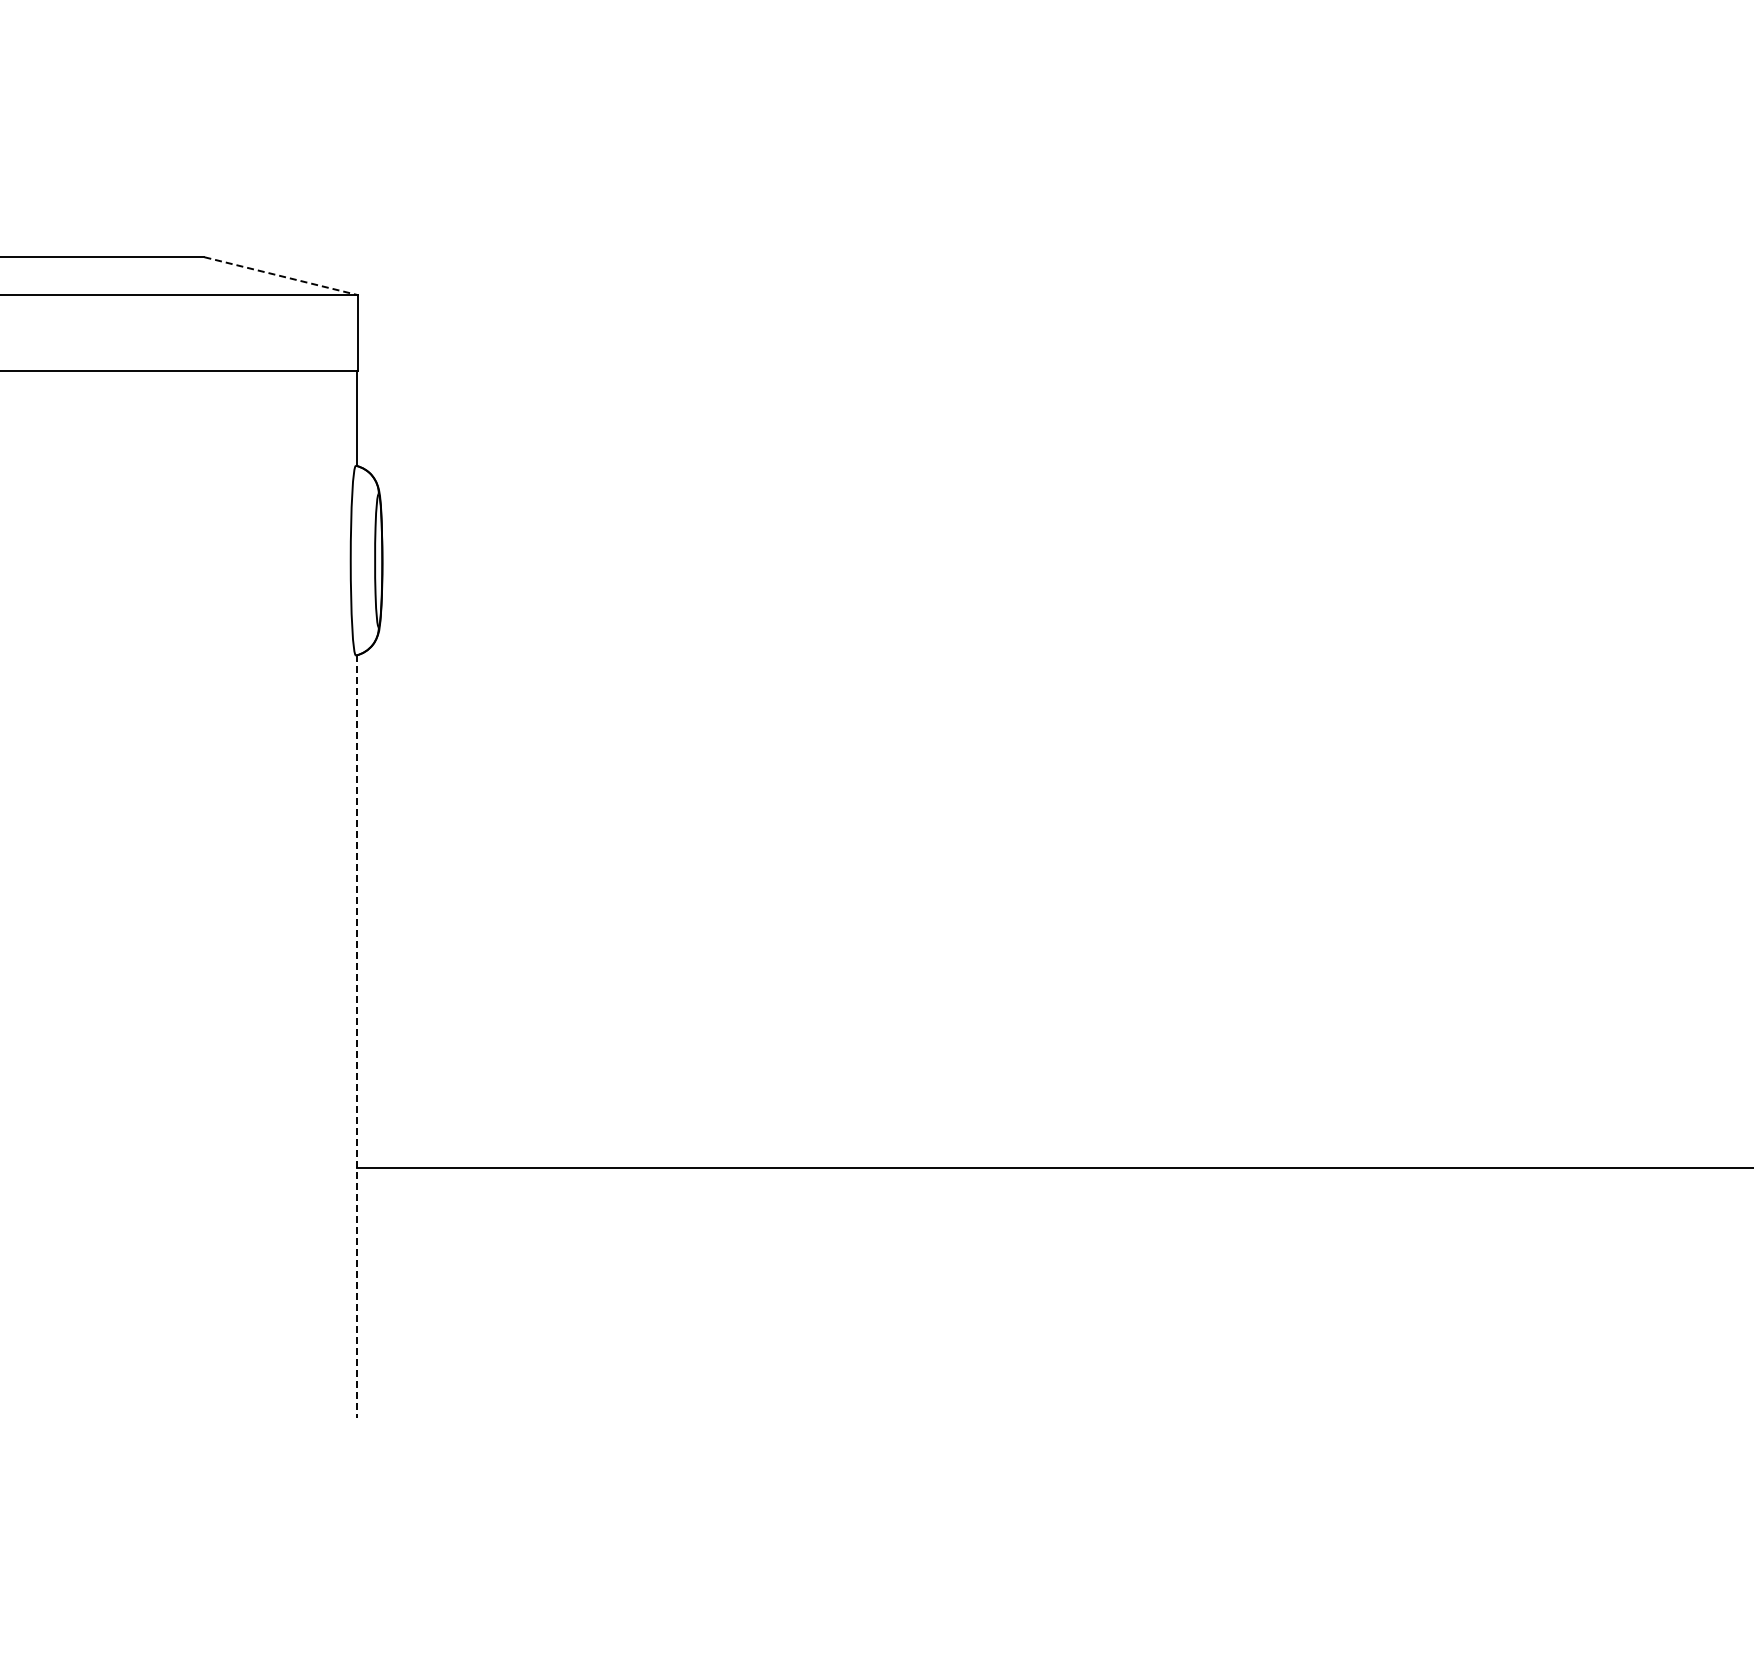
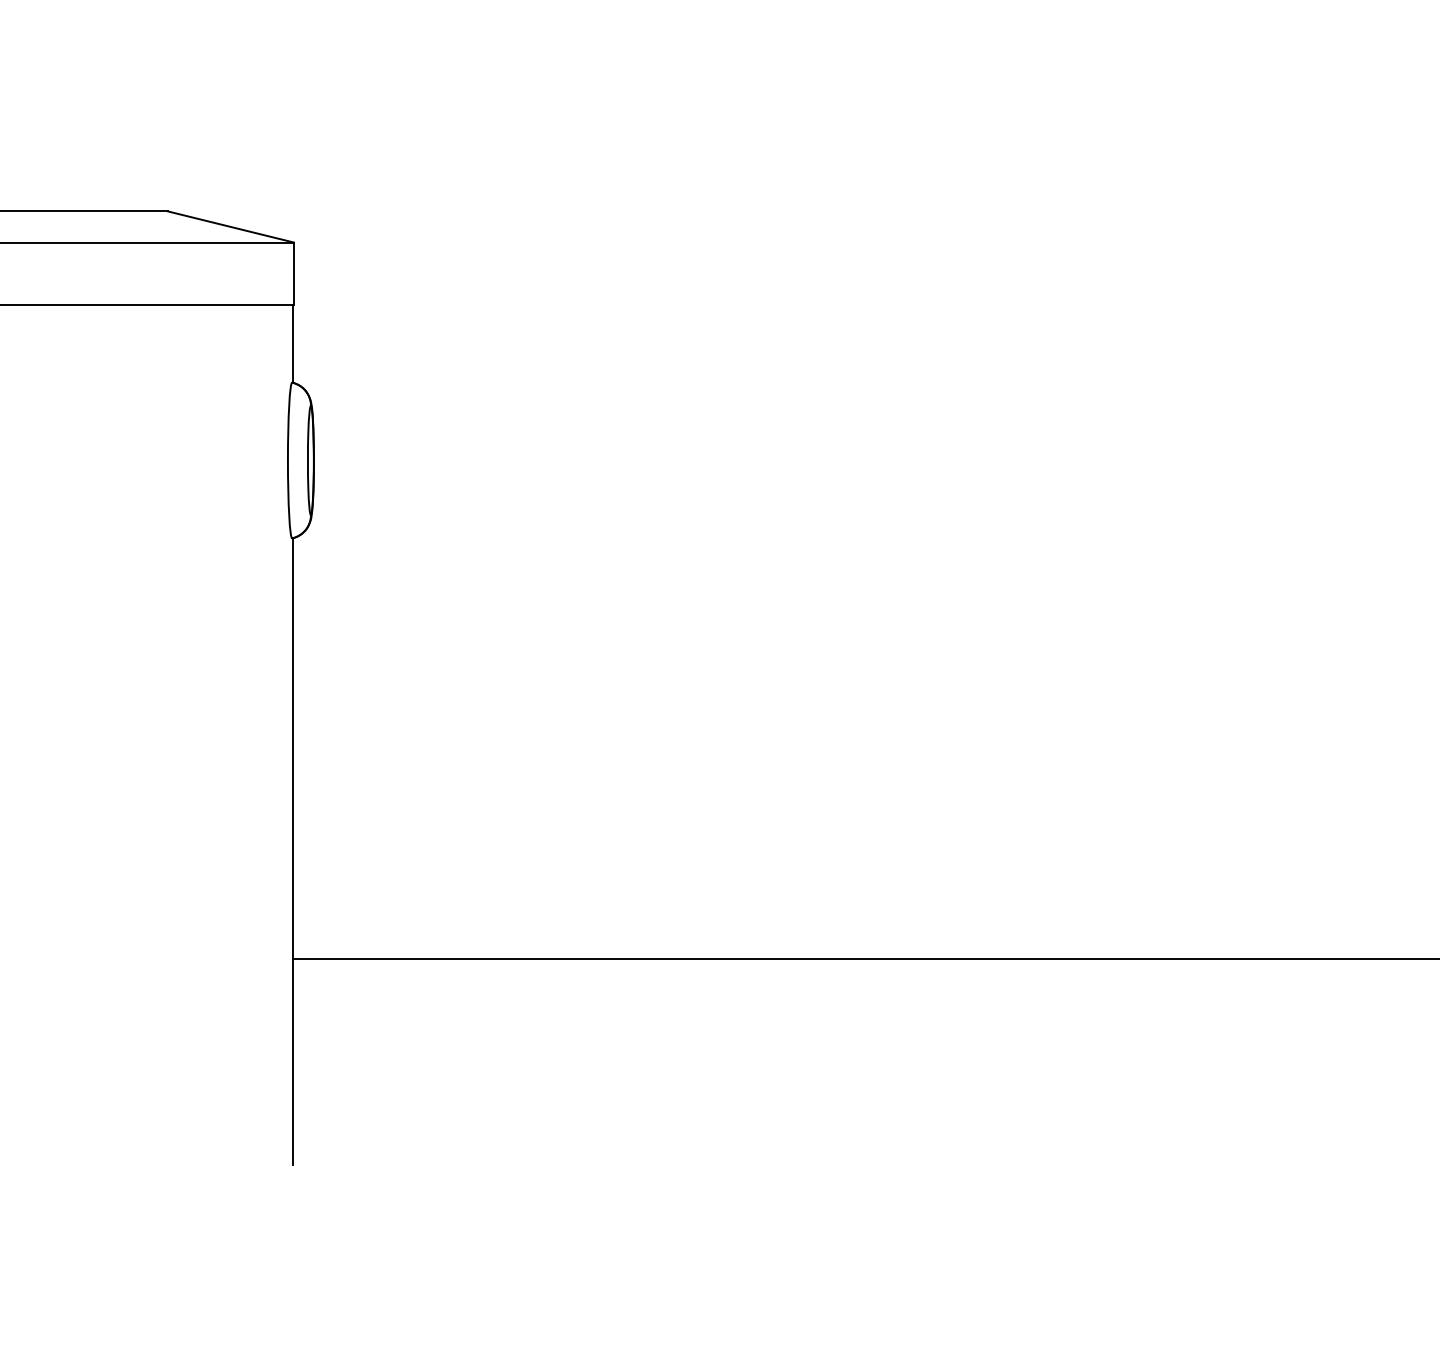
line: (281, 276) -> (231, 227), dashed -> solid
line: (357, 1037) -> (293, 851), dashed -> solid

